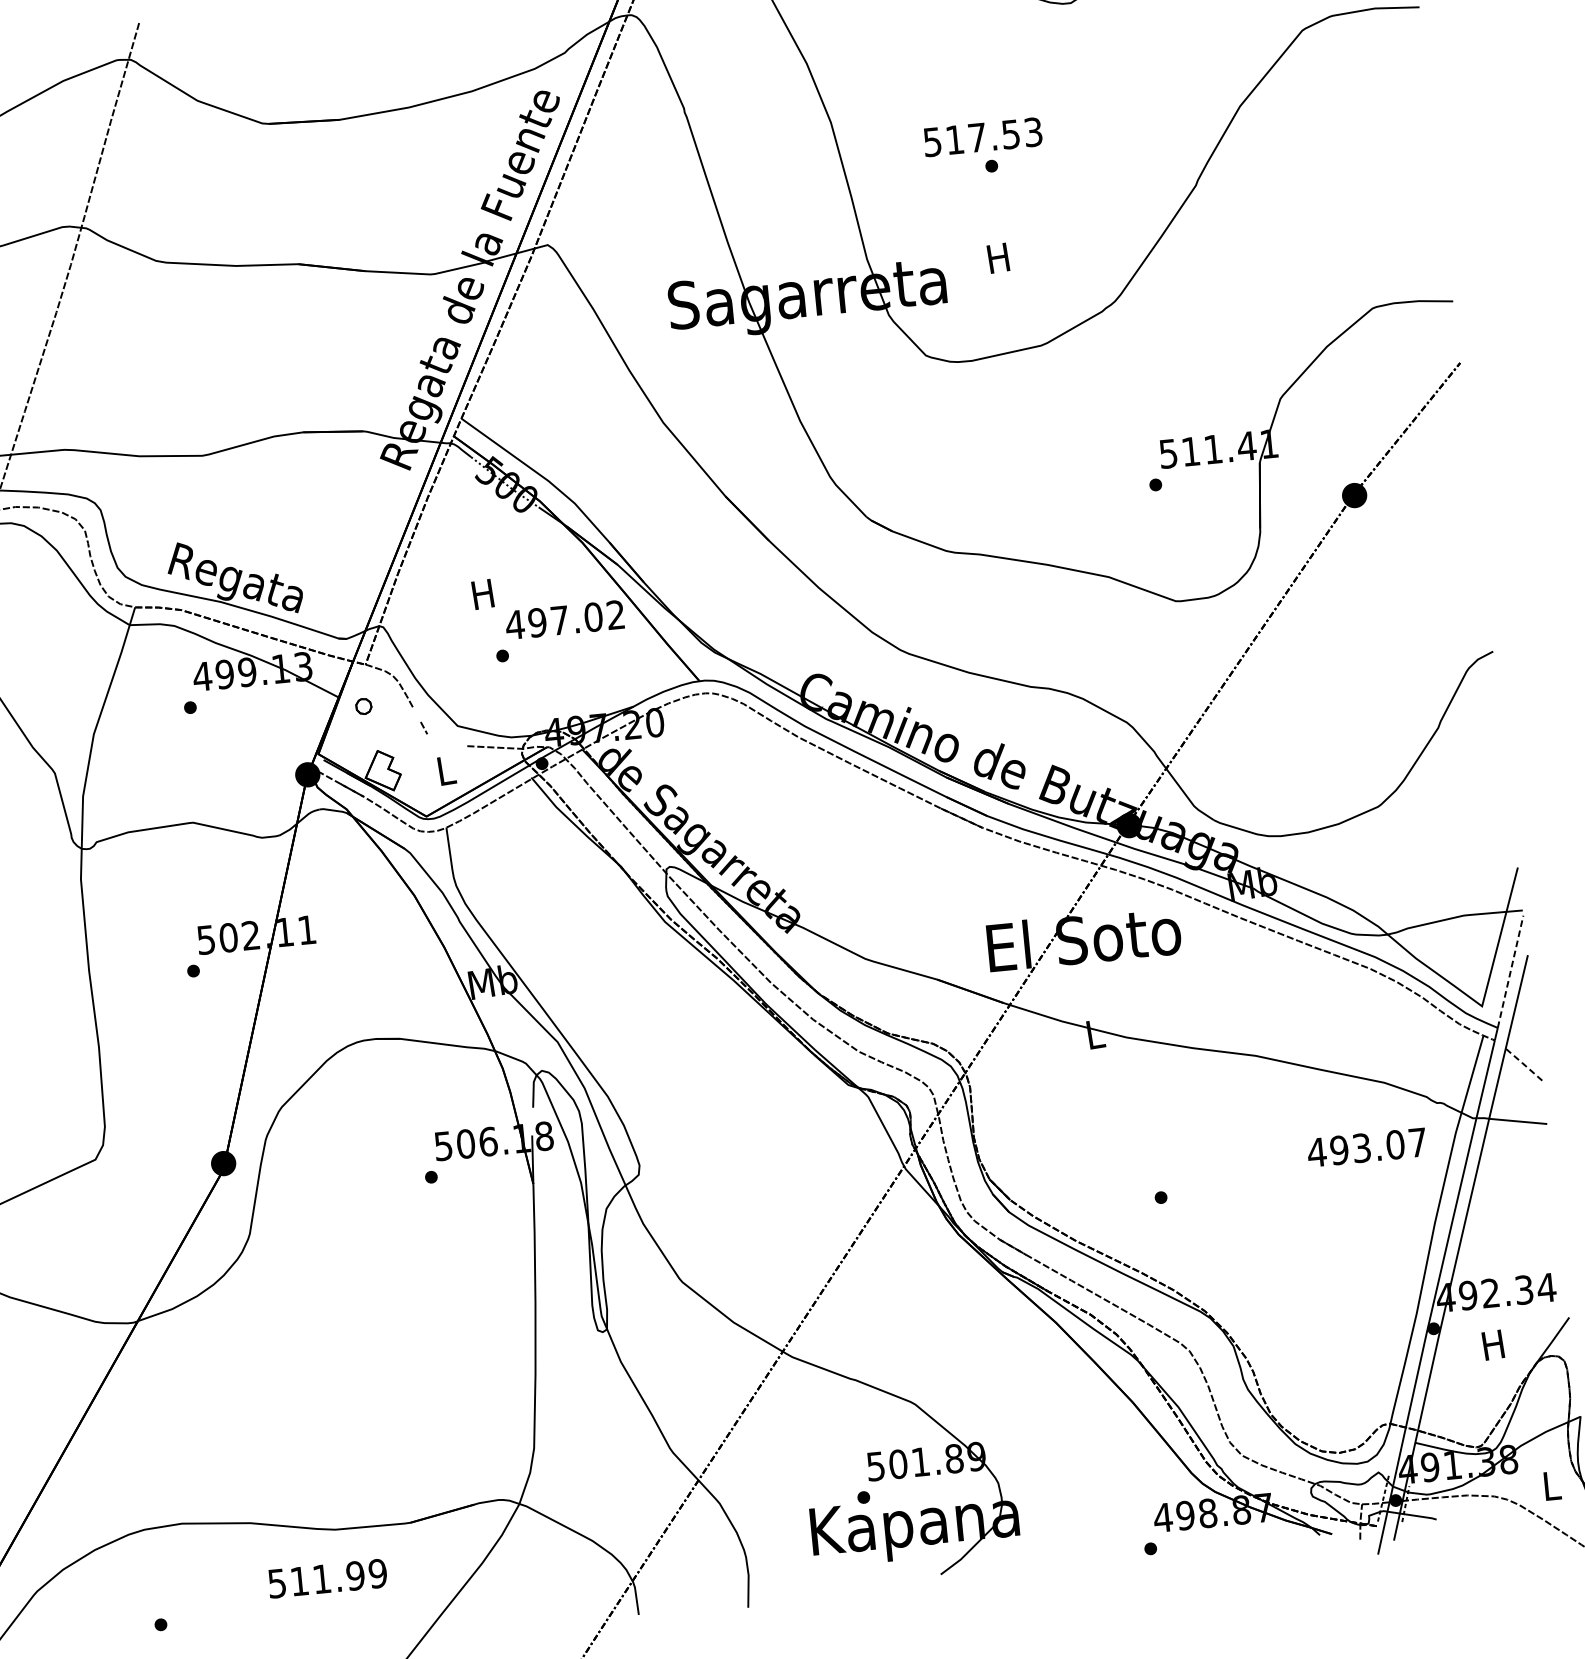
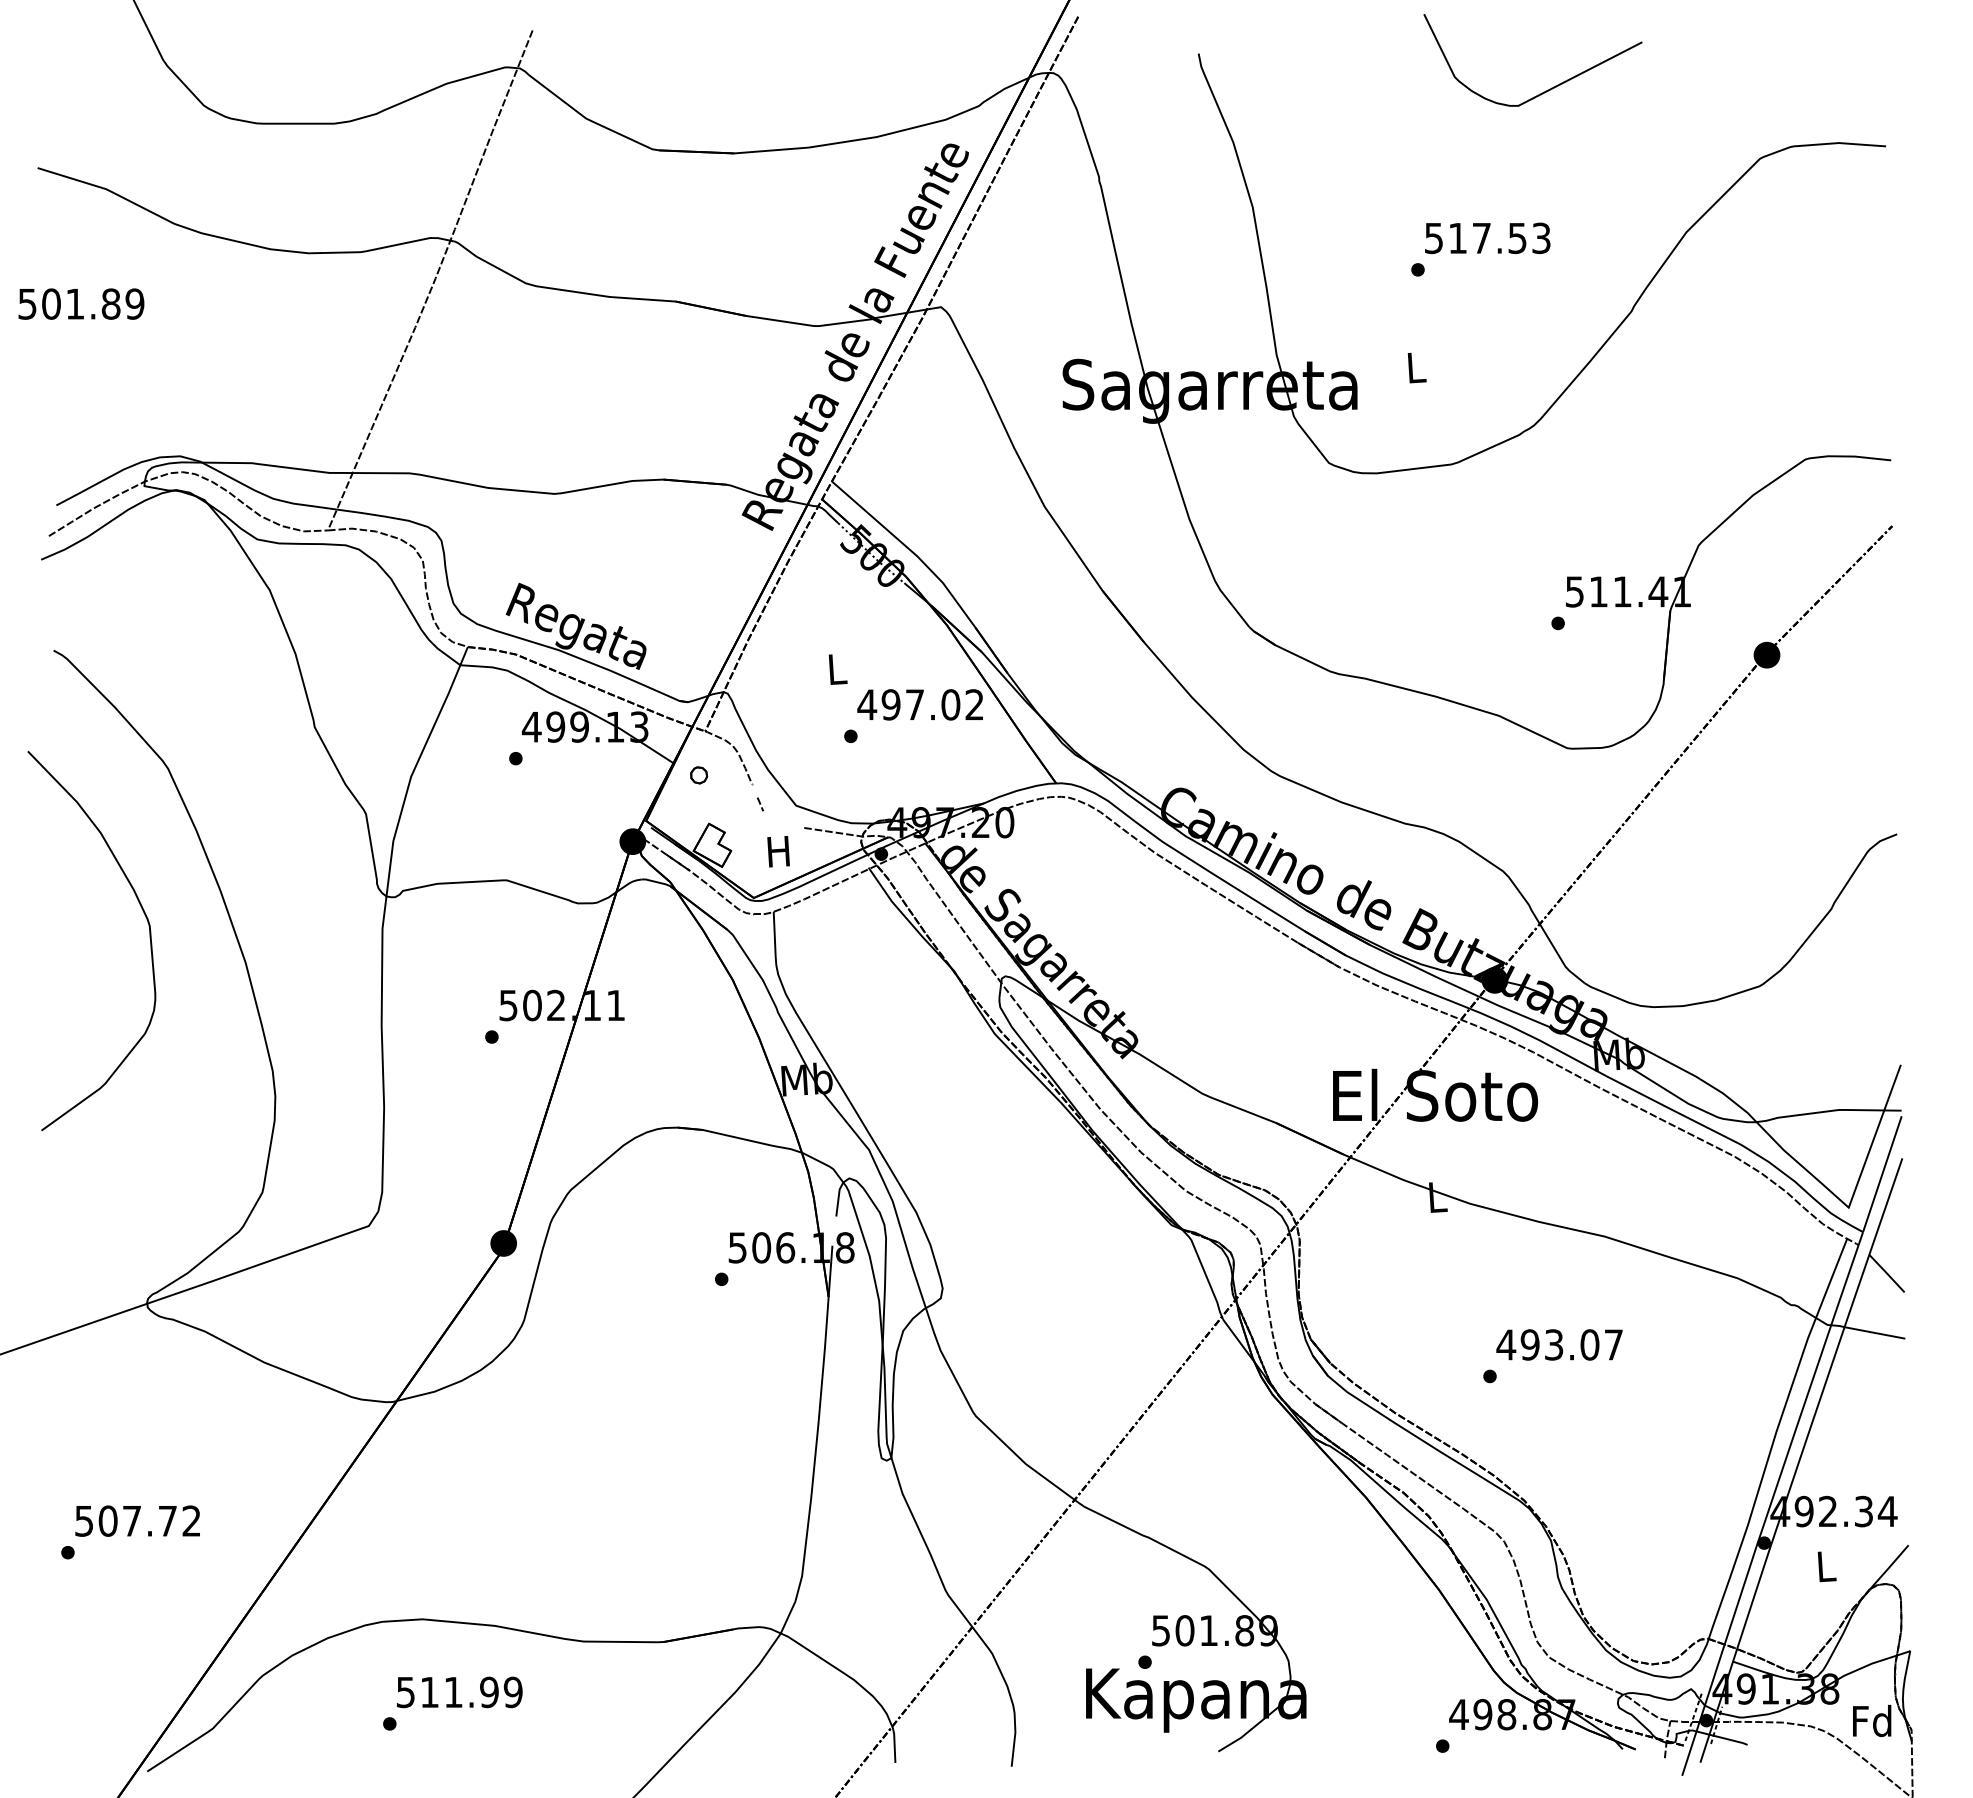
text: (982, 137) -> (1487, 238), moved
text: (998, 258) -> (1415, 367), H -> L
text: (483, 594) -> (836, 669), H -> L
text: (445, 770) -> (778, 851), L -> H
line: (1510, 971) -> (1882, 1173), dashed -> solid
line: (1523, 1064) -> (1886, 1273), dashed -> solid
text: (1366, 1147) -> (1559, 1344), moved
text: (1493, 1345) -> (1825, 1566), H -> L
text: (1551, 1485) -> (1872, 1720), L -> Fd
text: (327, 1578) -> (459, 1692), moved

